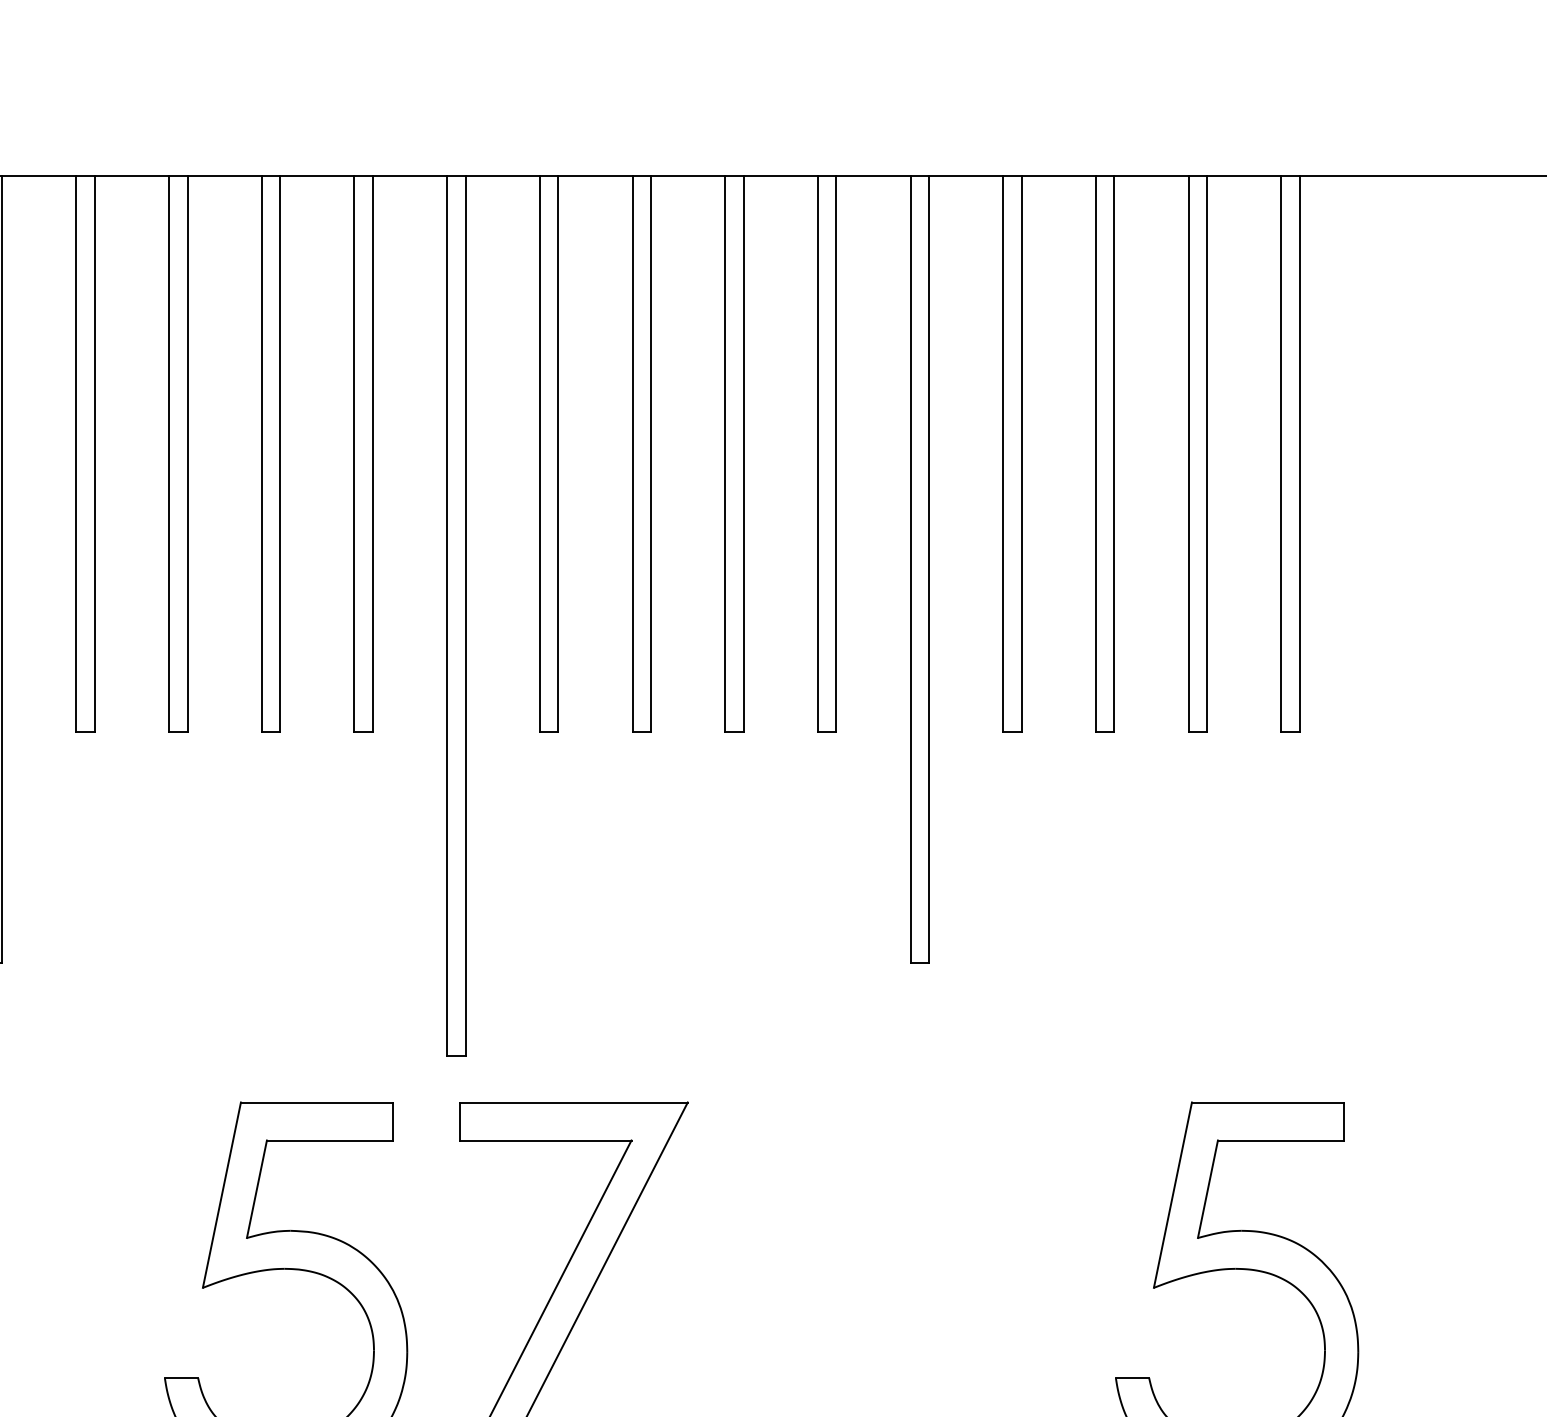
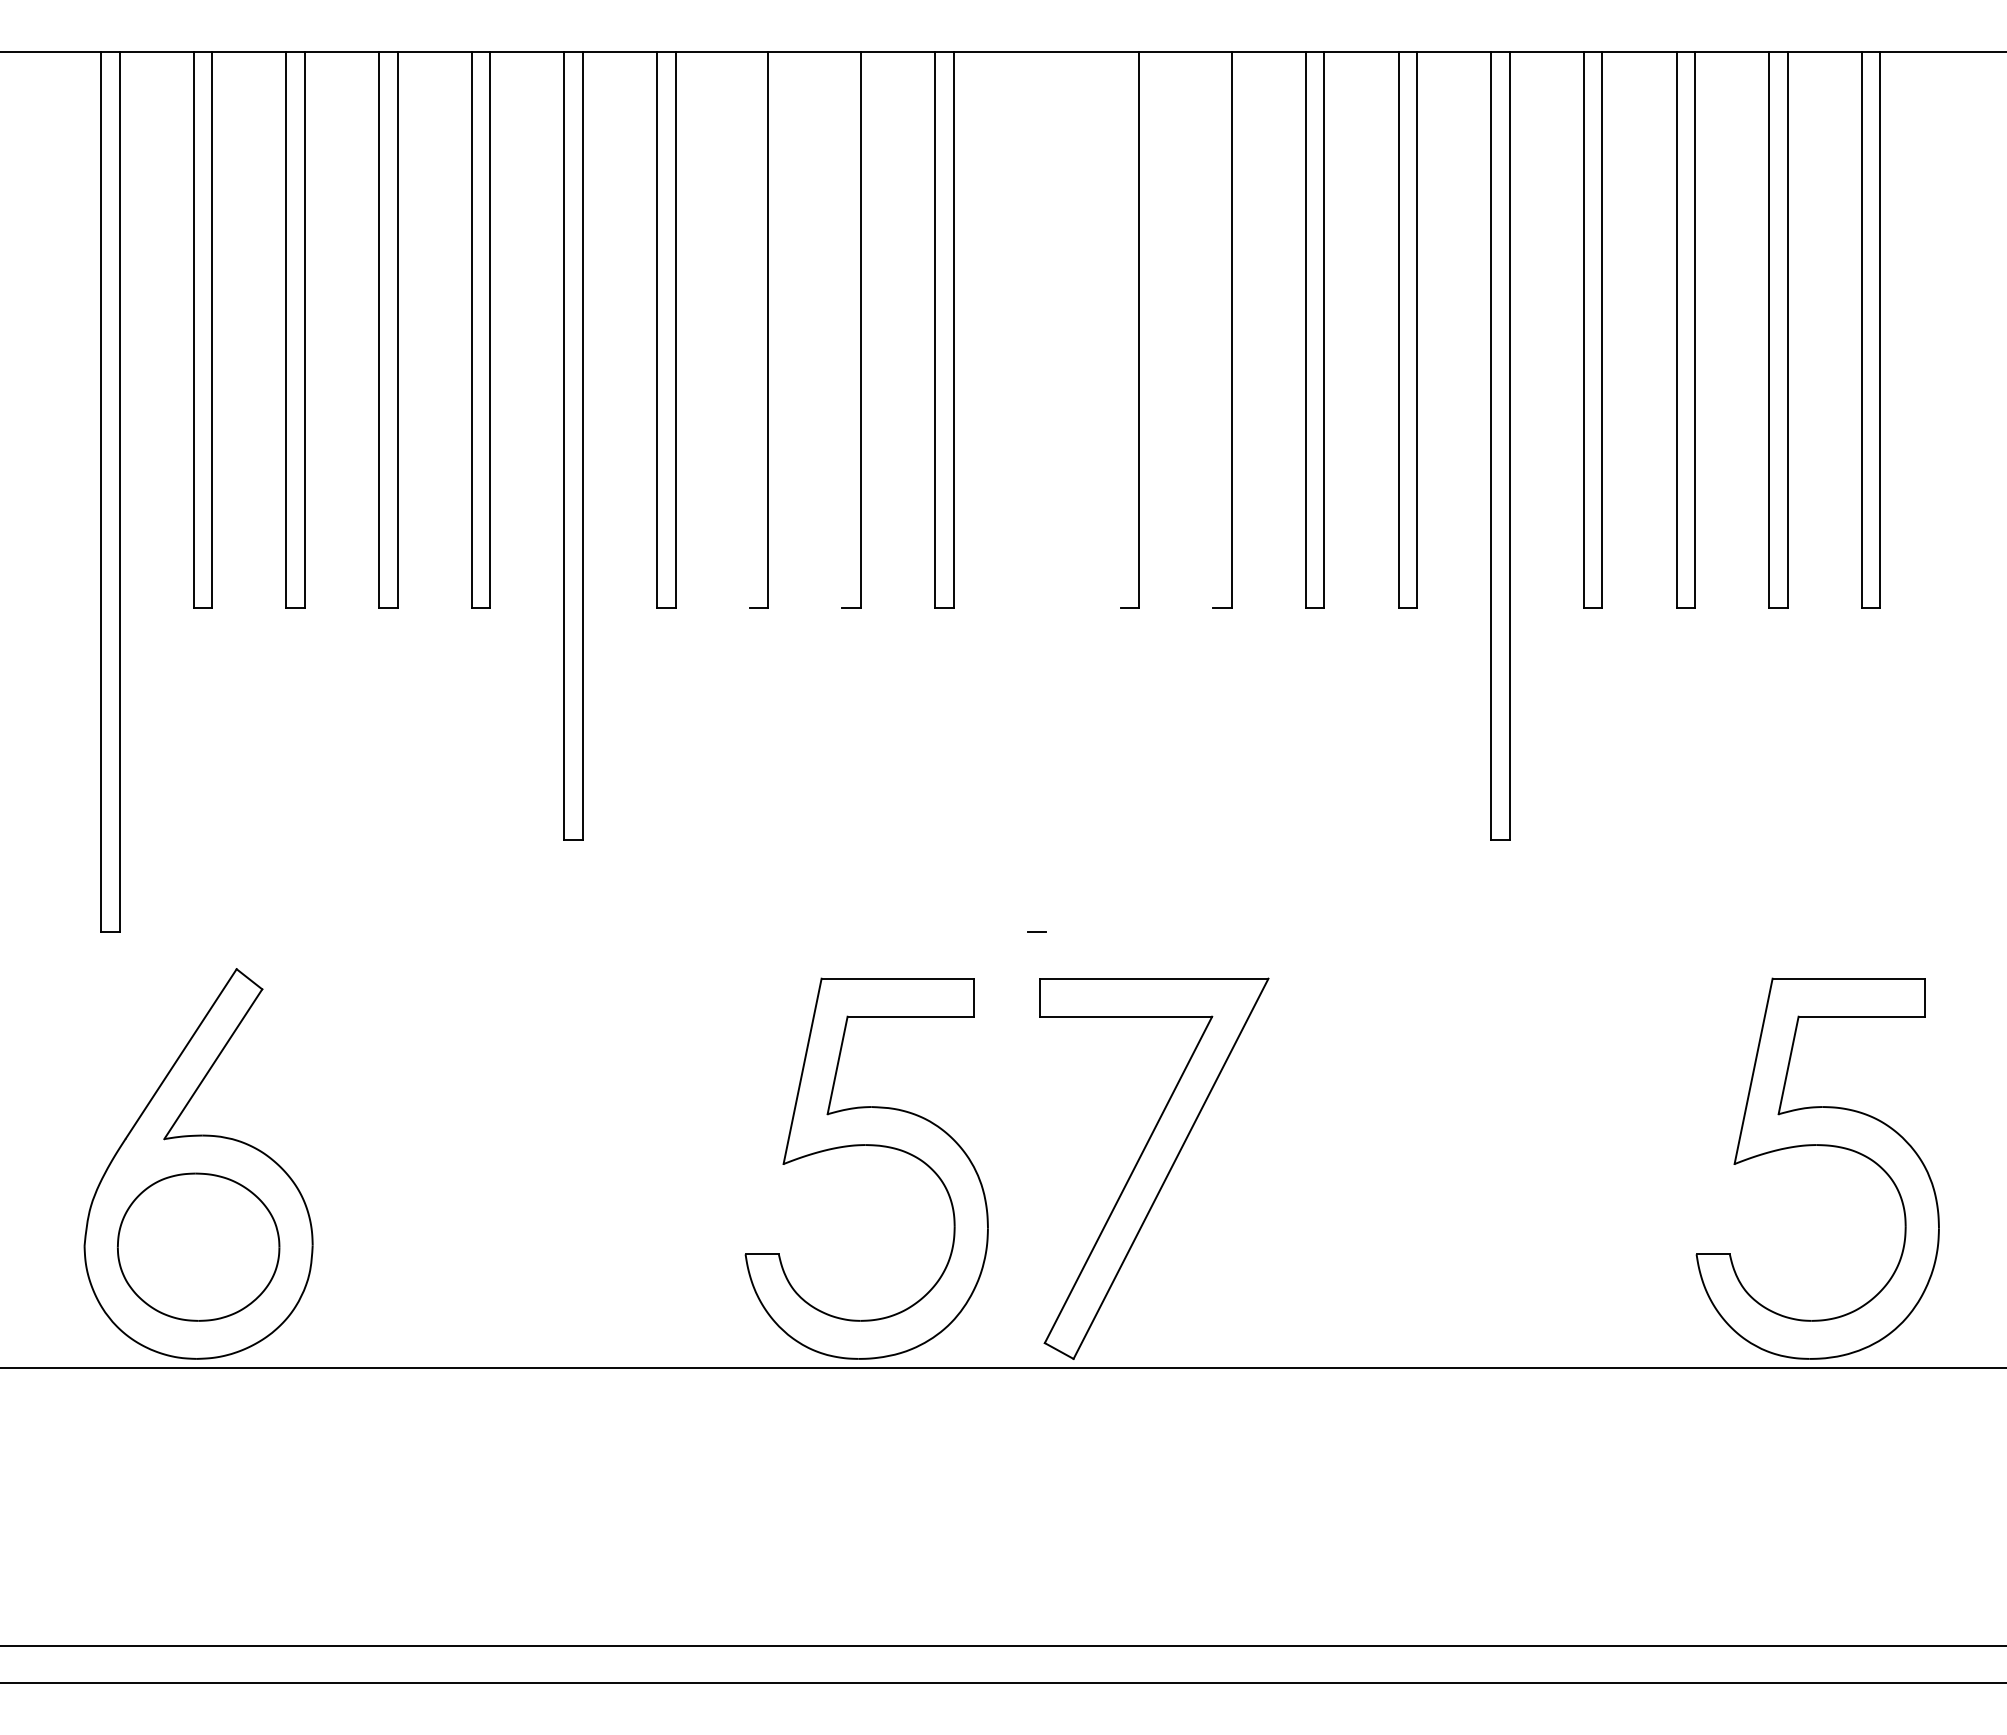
line: (168, 453) -> (749, 329), removed
line: (261, 453) -> (842, 329), removed
line: (539, 453) -> (1120, 329), removed
line: (632, 453) -> (1213, 329), removed
line: (446, 615) -> (1027, 491), removed
line: (465, 615) -> (1046, 491), removed

